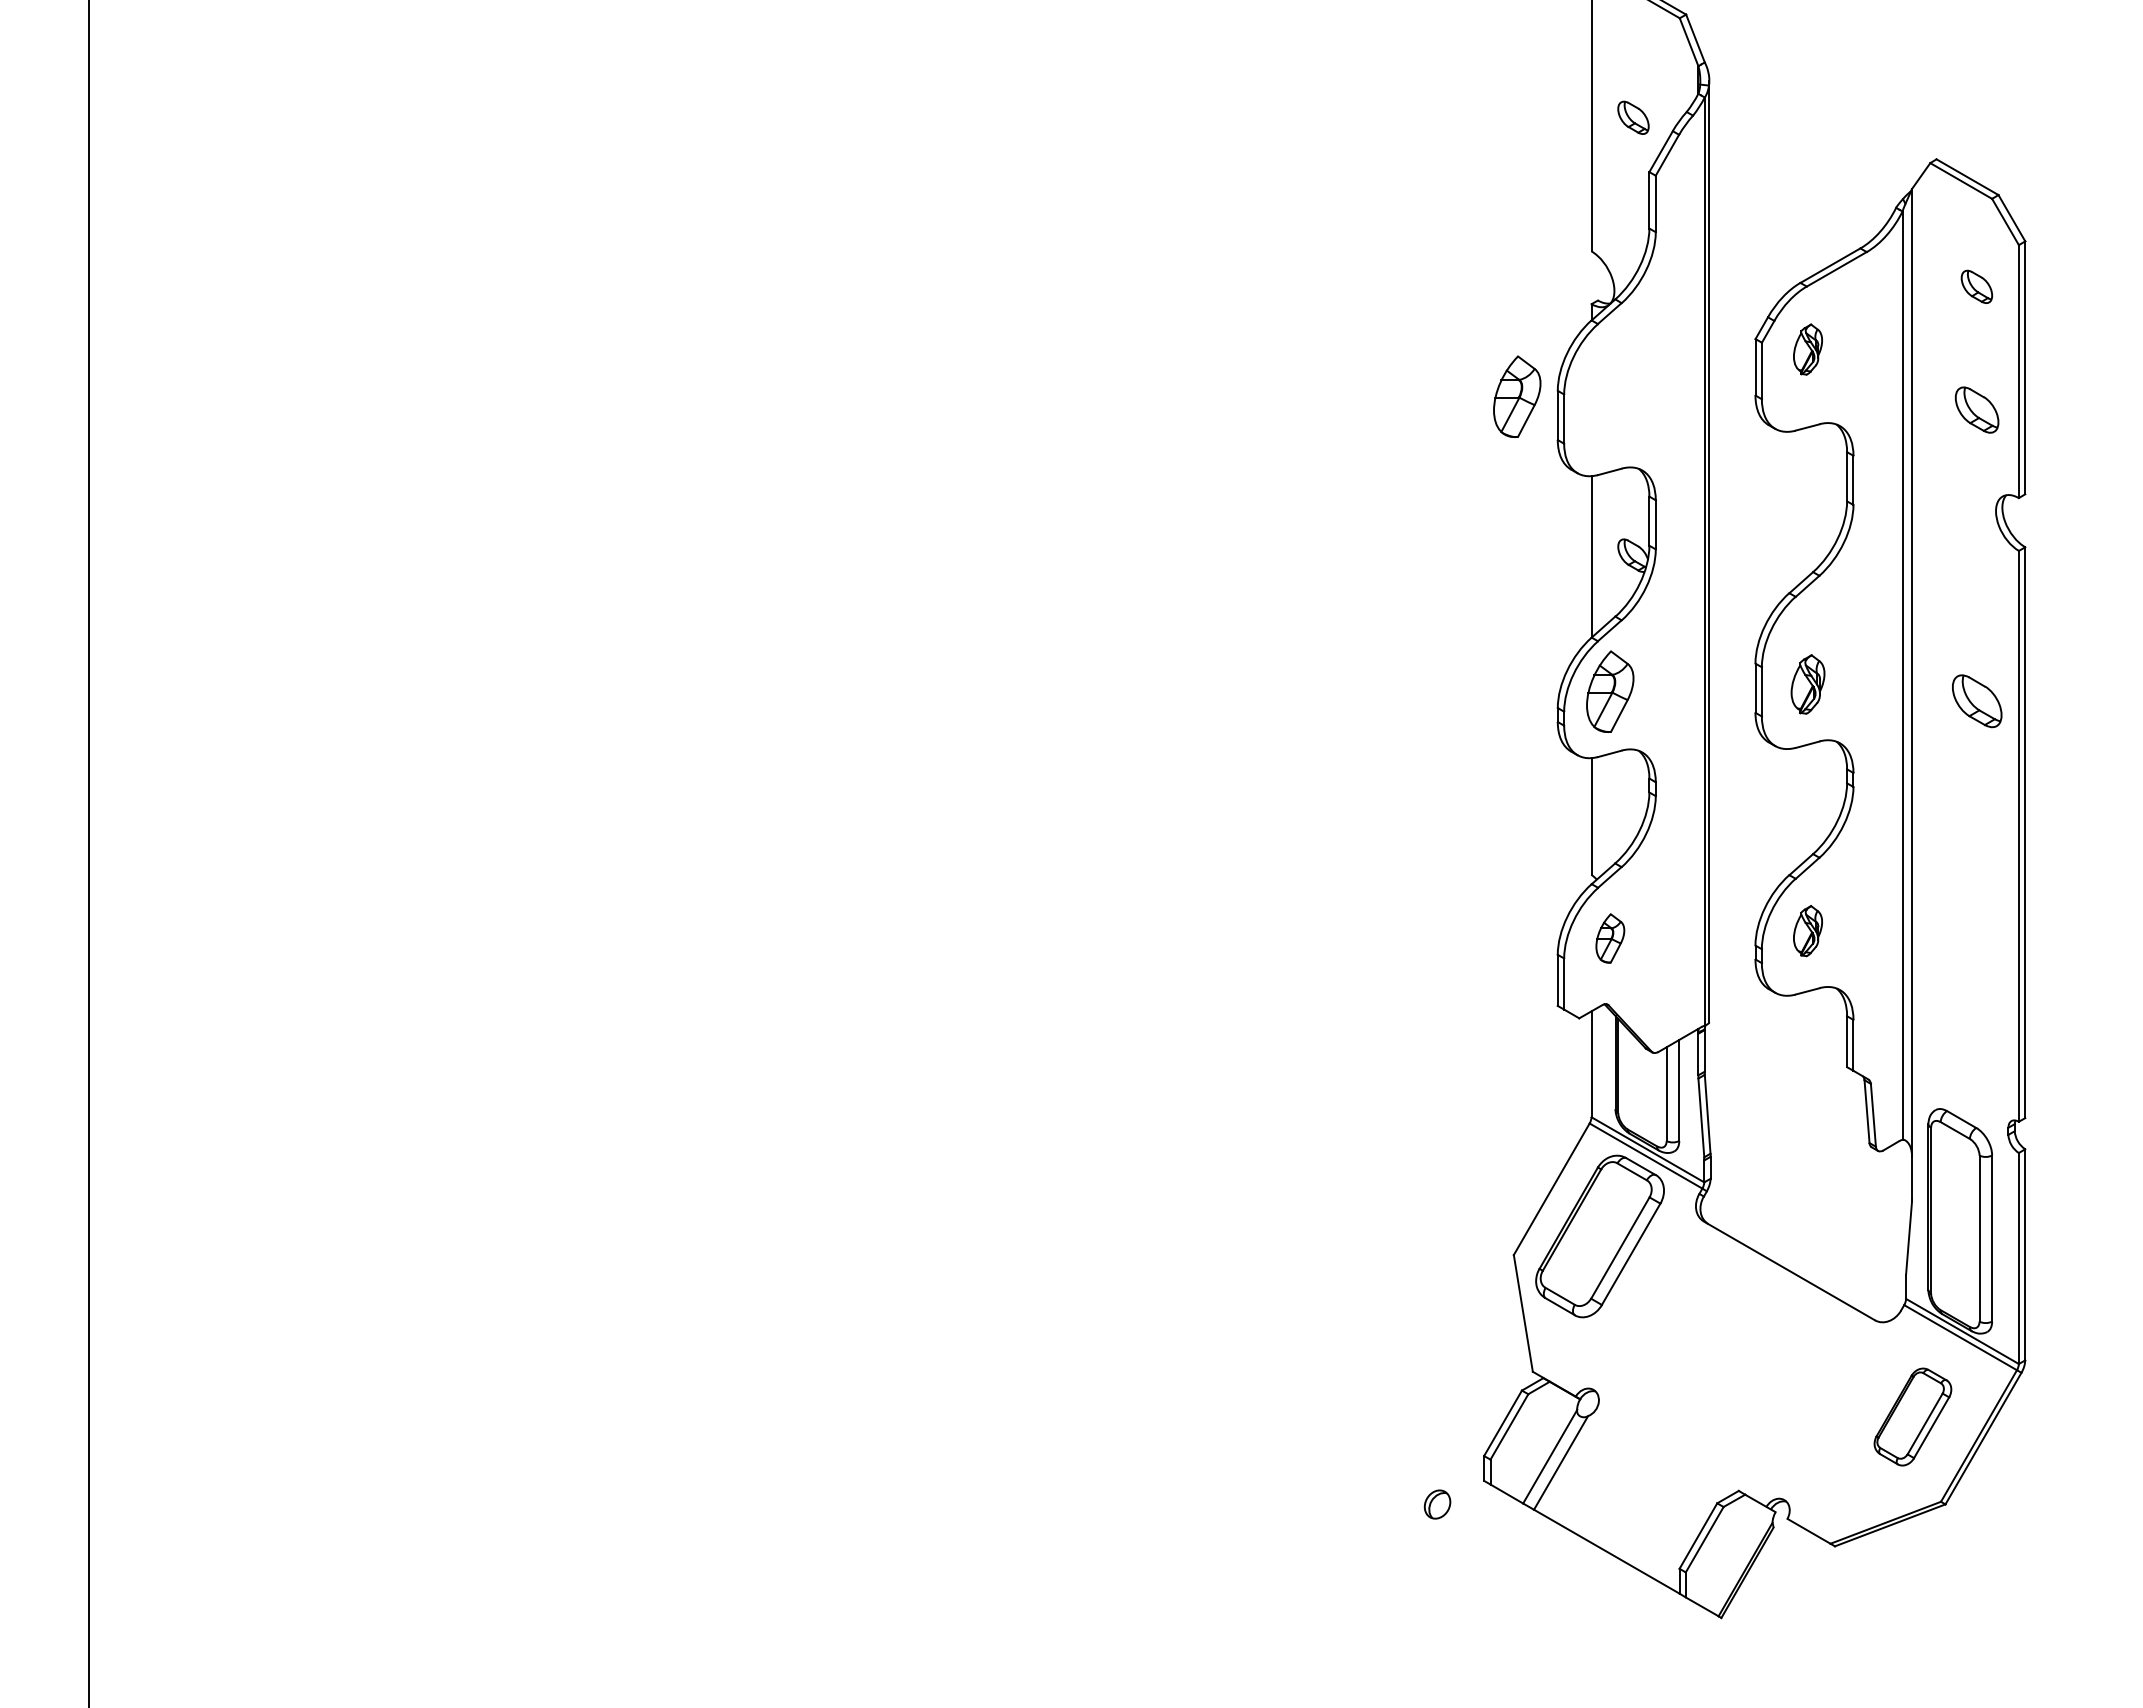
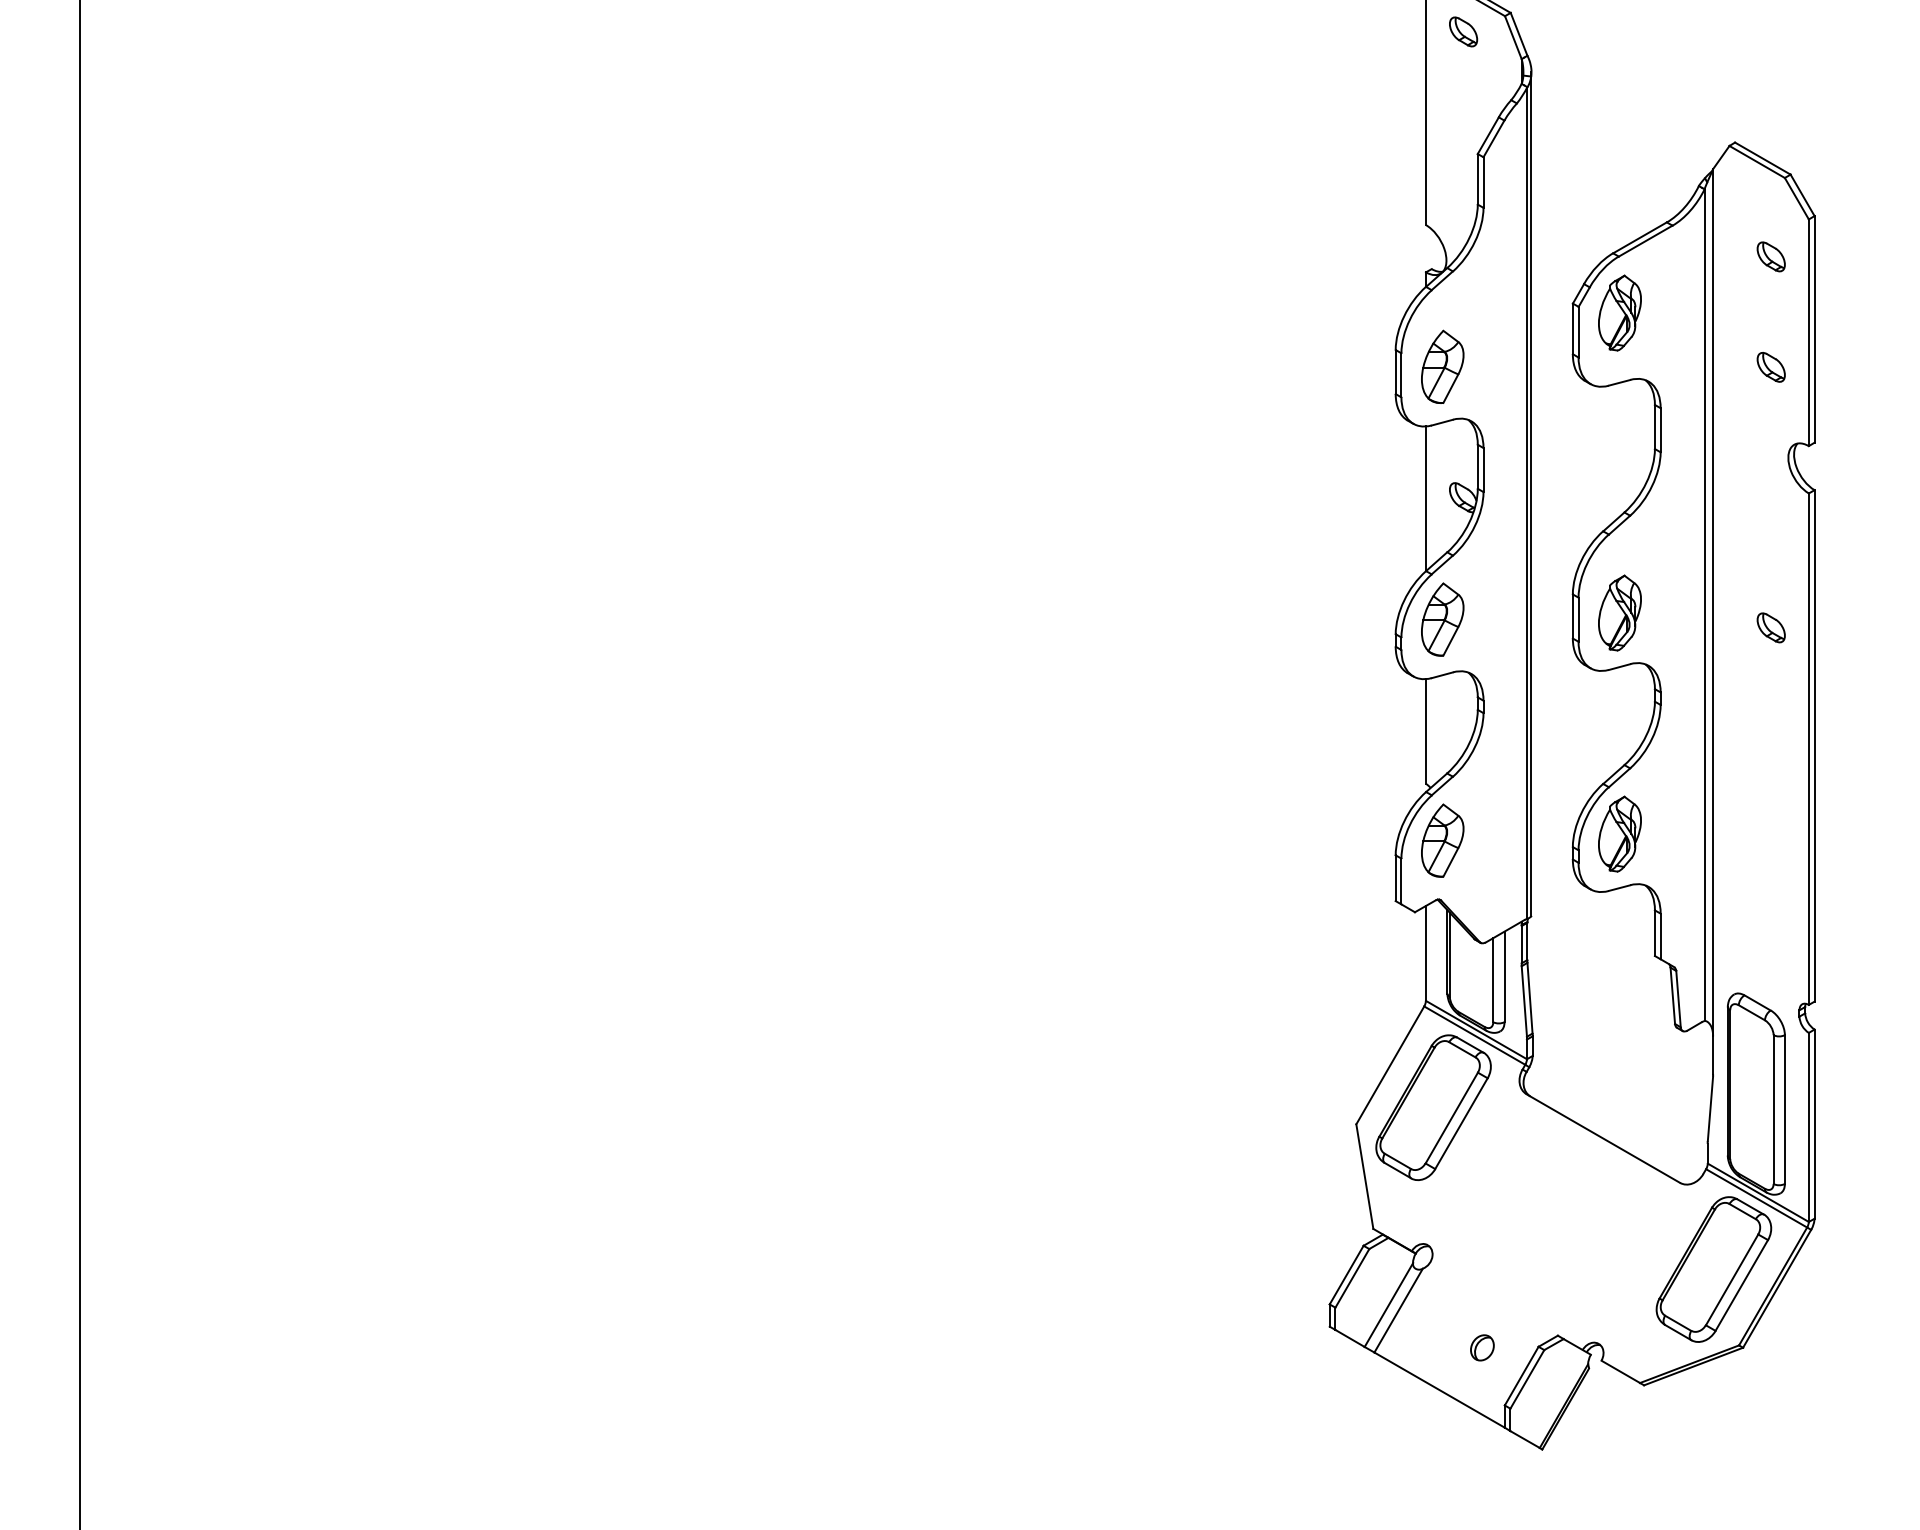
part: (1633, 117) -> (1463, 31), moved
part: (1807, 349) -> (1619, 312), size x1.67
part: (1517, 396) -> (1442, 366), moved
part: (1976, 410) -> (1770, 367), size x0.71
part: (1807, 684) -> (1619, 613), size x1.43
part: (1976, 700) -> (1770, 627), size x0.62
part: (1807, 930) -> (1619, 833), size x1.67
part: (1610, 938) -> (1442, 840), size x1.67
part: (1912, 1416) -> (1713, 1269), size x1.67
part: (1437, 1504) -> (1482, 1347), moved

